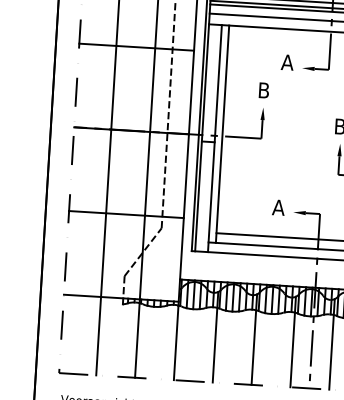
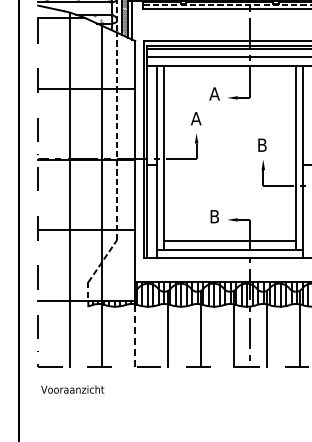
text: (264, 90) -> (196, 118), B -> A
text: (278, 207) -> (214, 216), A -> B
line: (176, 342) -> (135, 335), solid -> dashed

